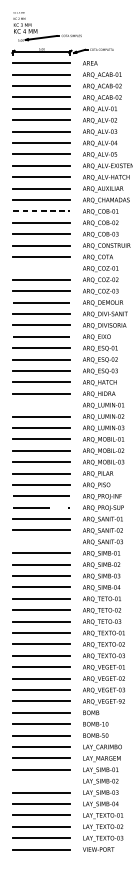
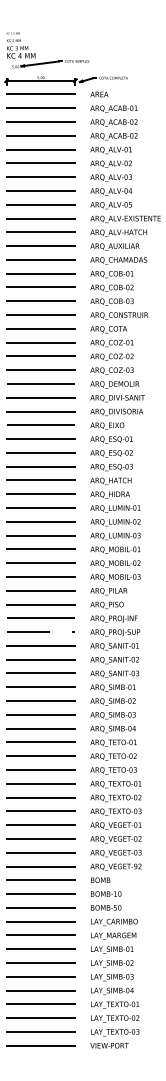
line: (42, 211) -> (41, 273), dashed -> solid
line: (41, 268) -> (40, 342), added
line: (41, 405) -> (40, 508), added
line: (41, 541) -> (40, 673), added
line: (41, 781) -> (40, 963), added

